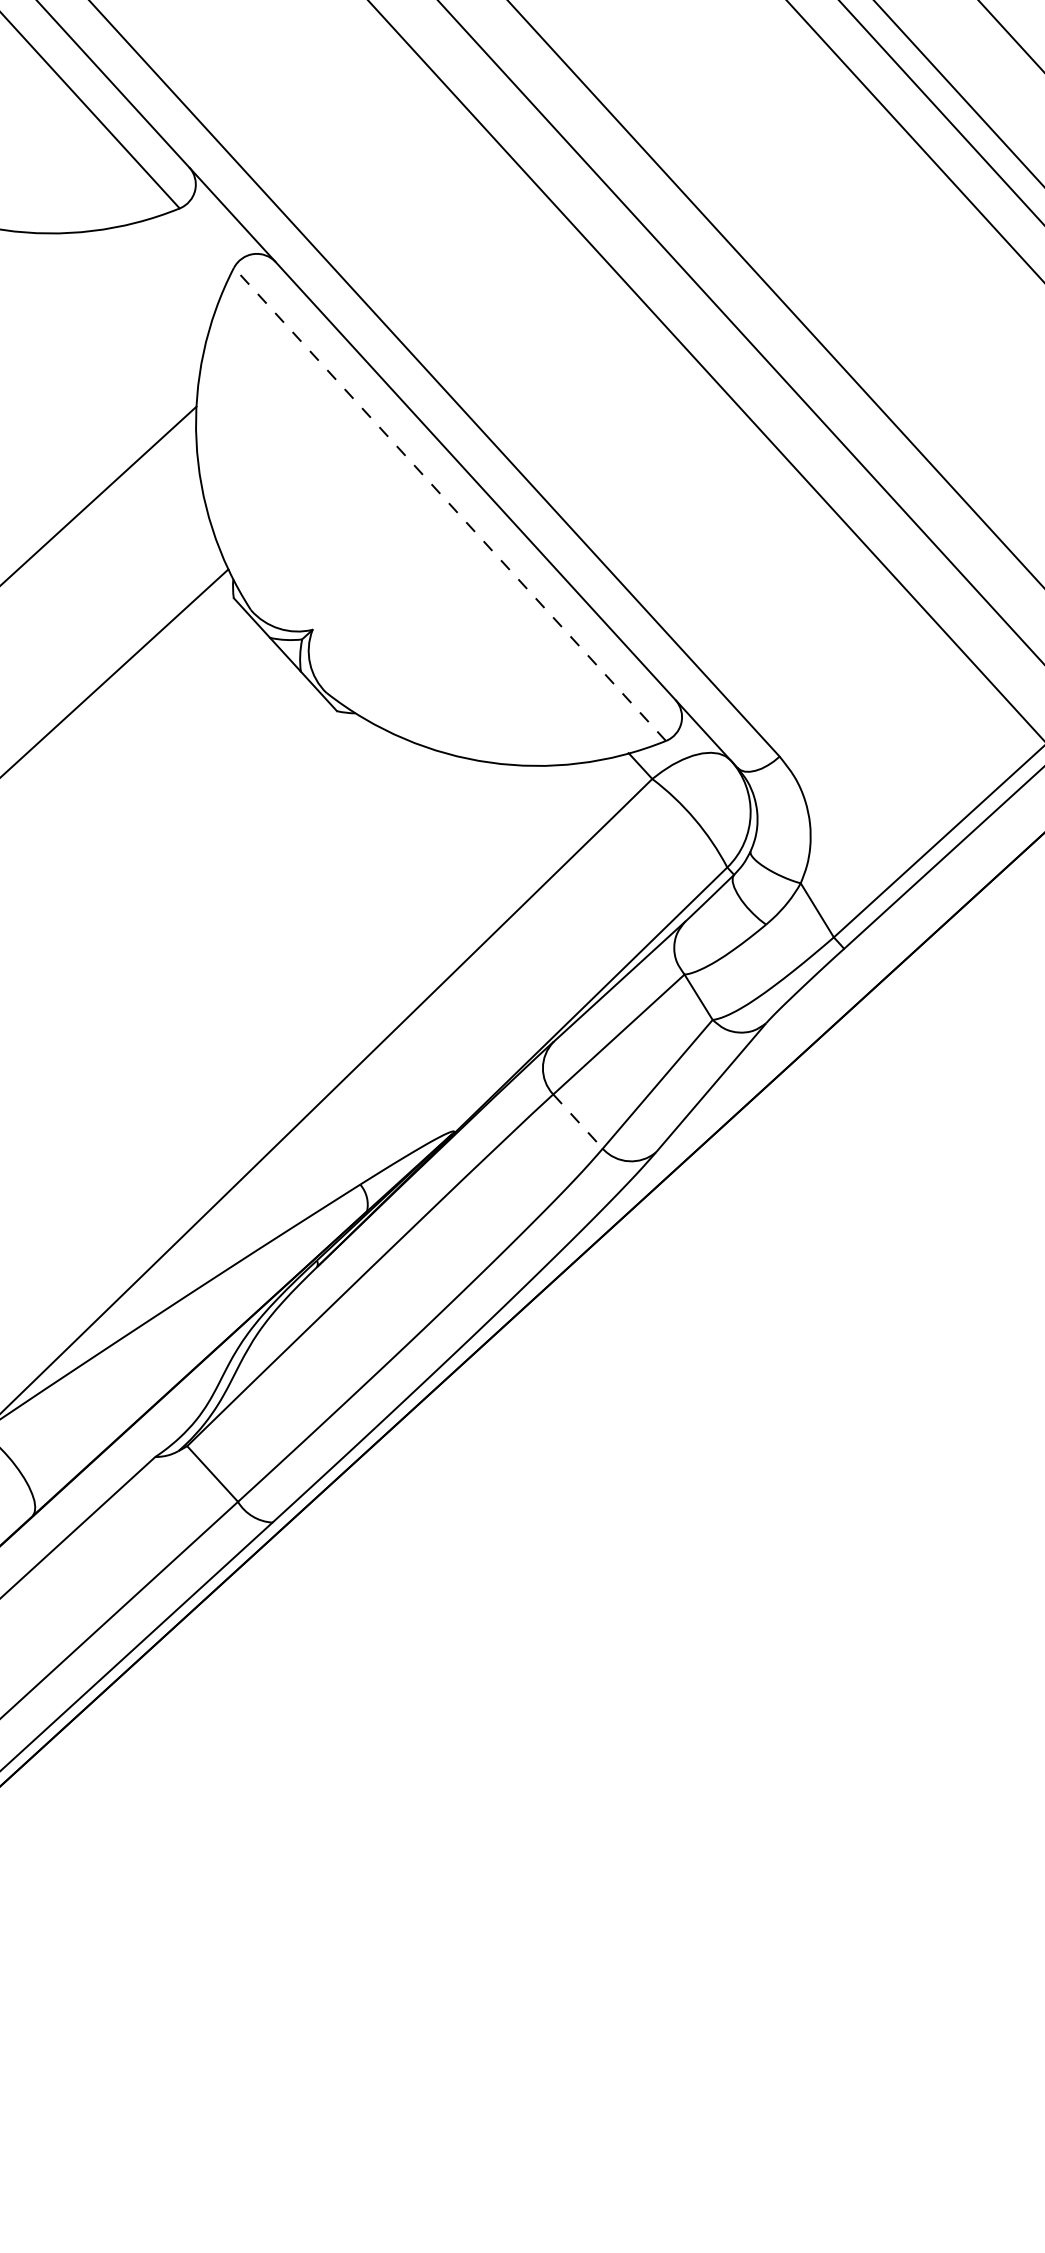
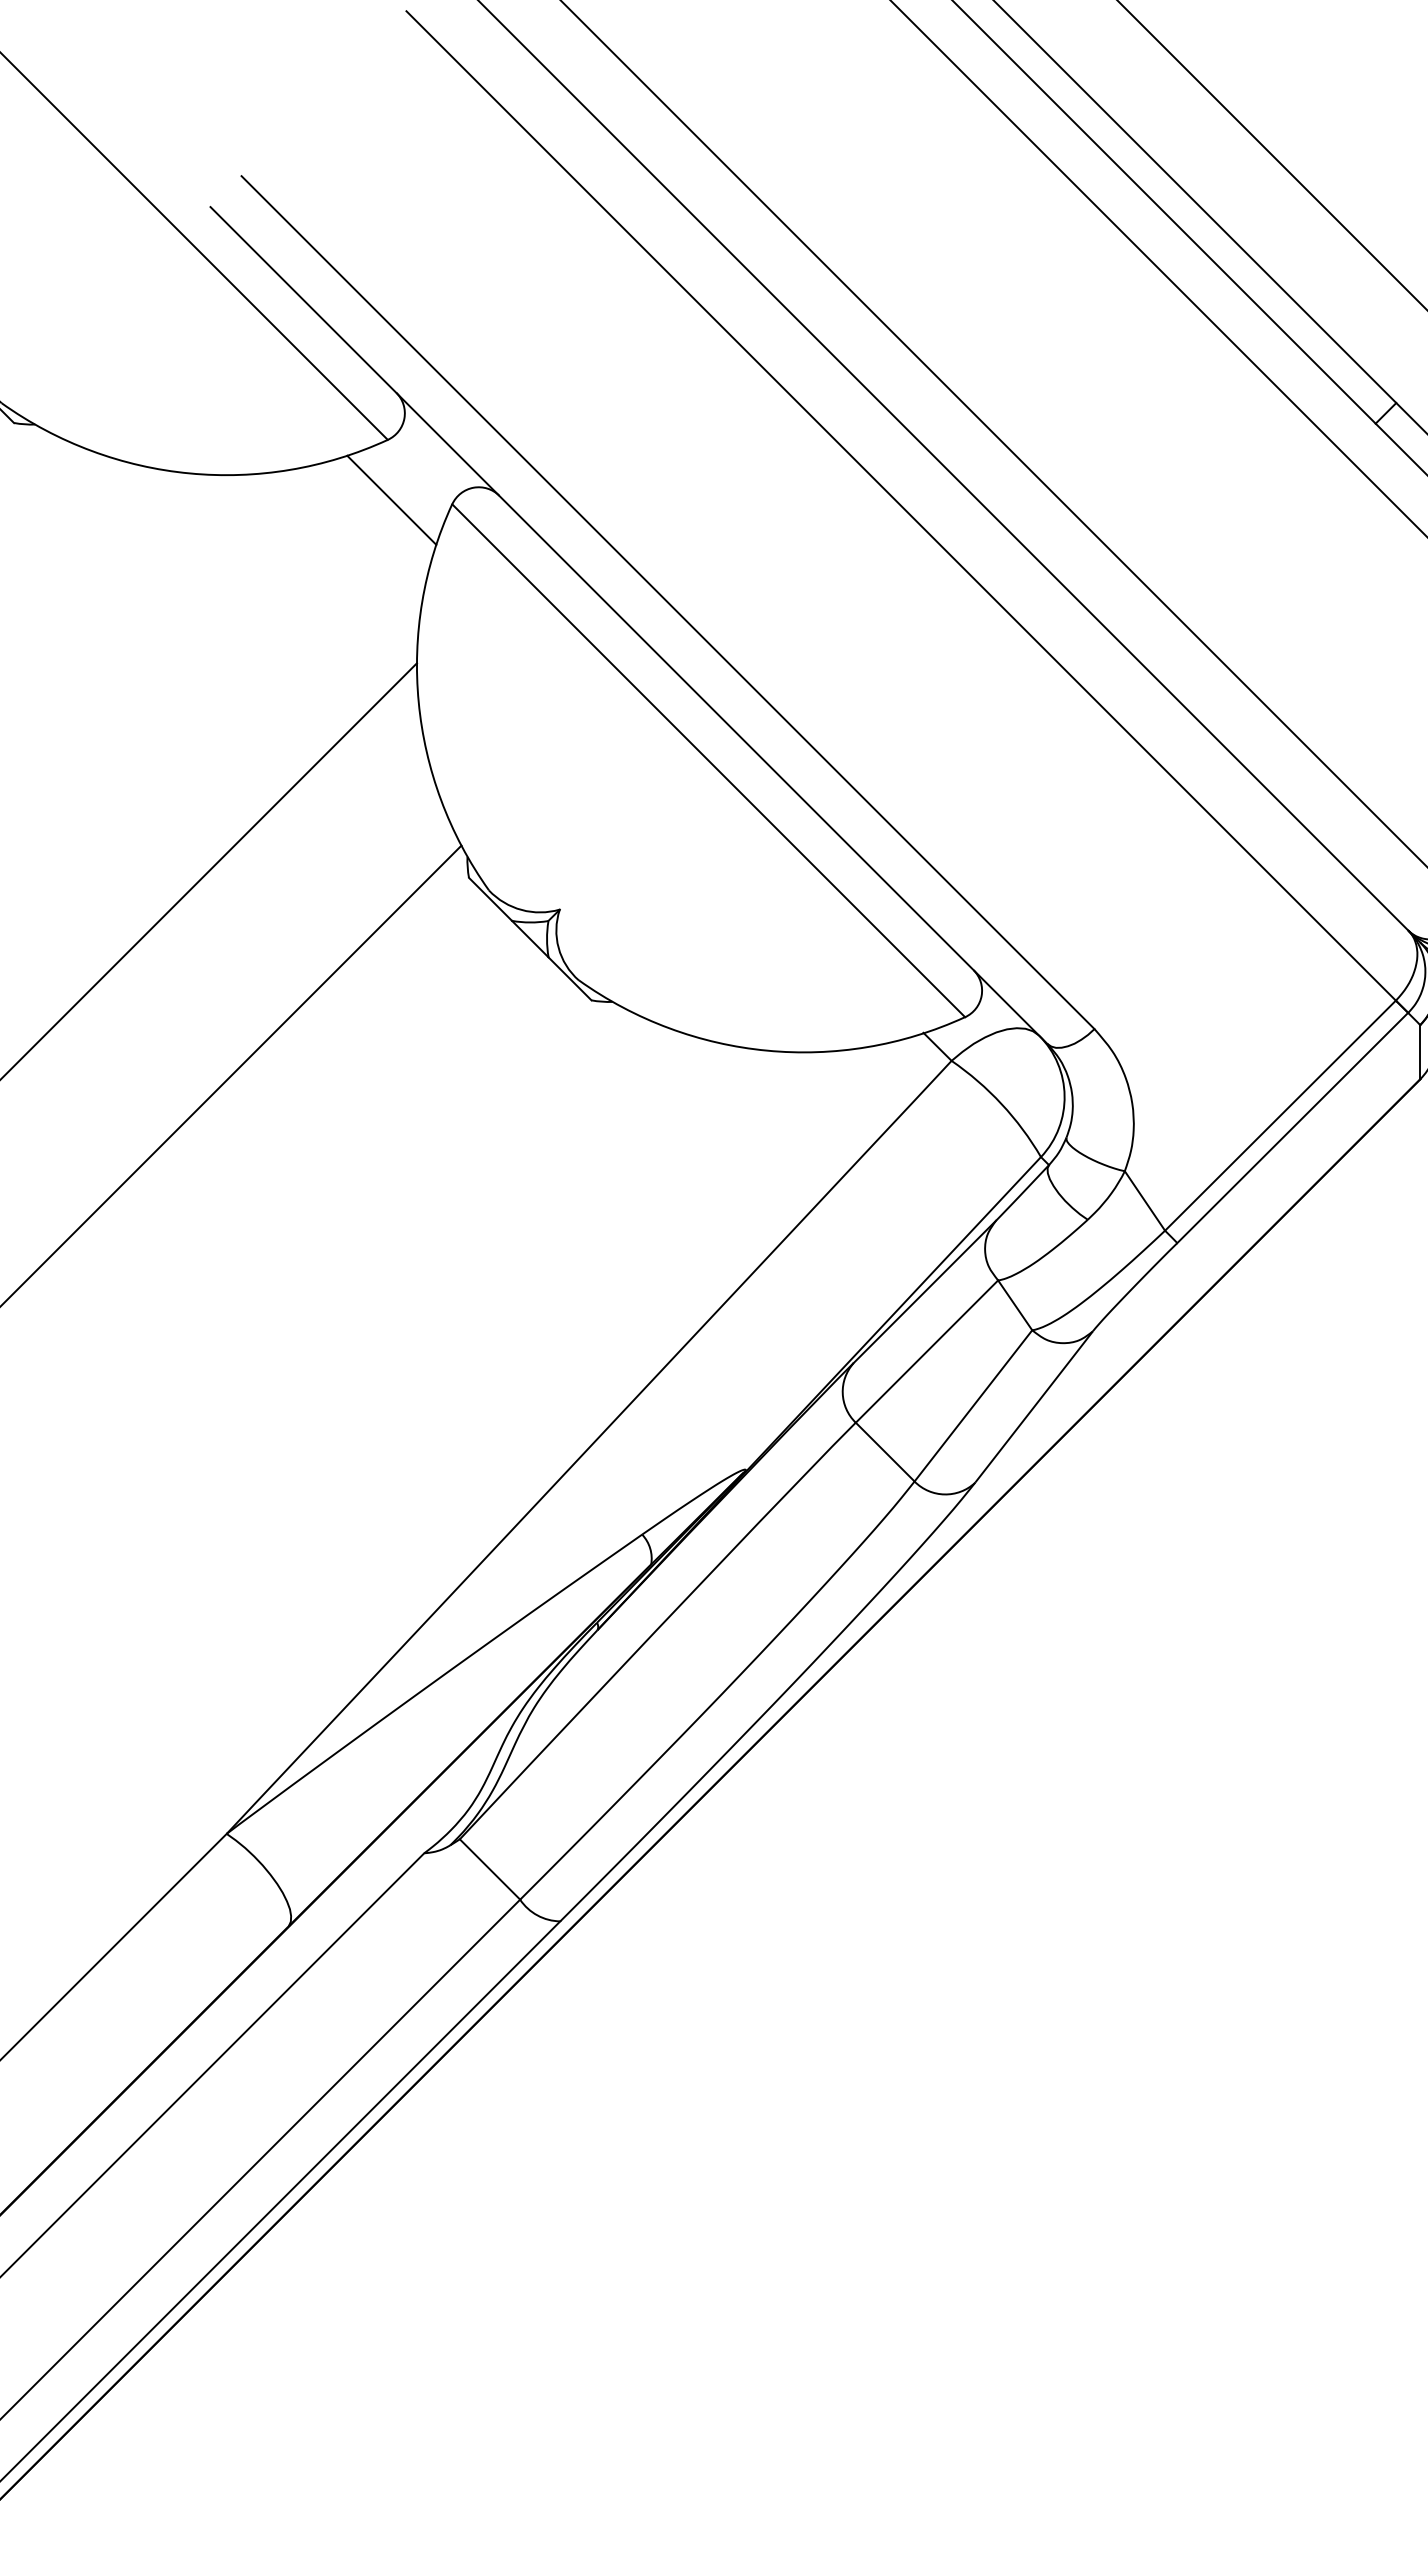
line: (180, 261) -> (391, 499), added
line: (449, 504) -> (708, 760), dashed -> solid
line: (578, 1121) -> (885, 1452), dashed -> solid

